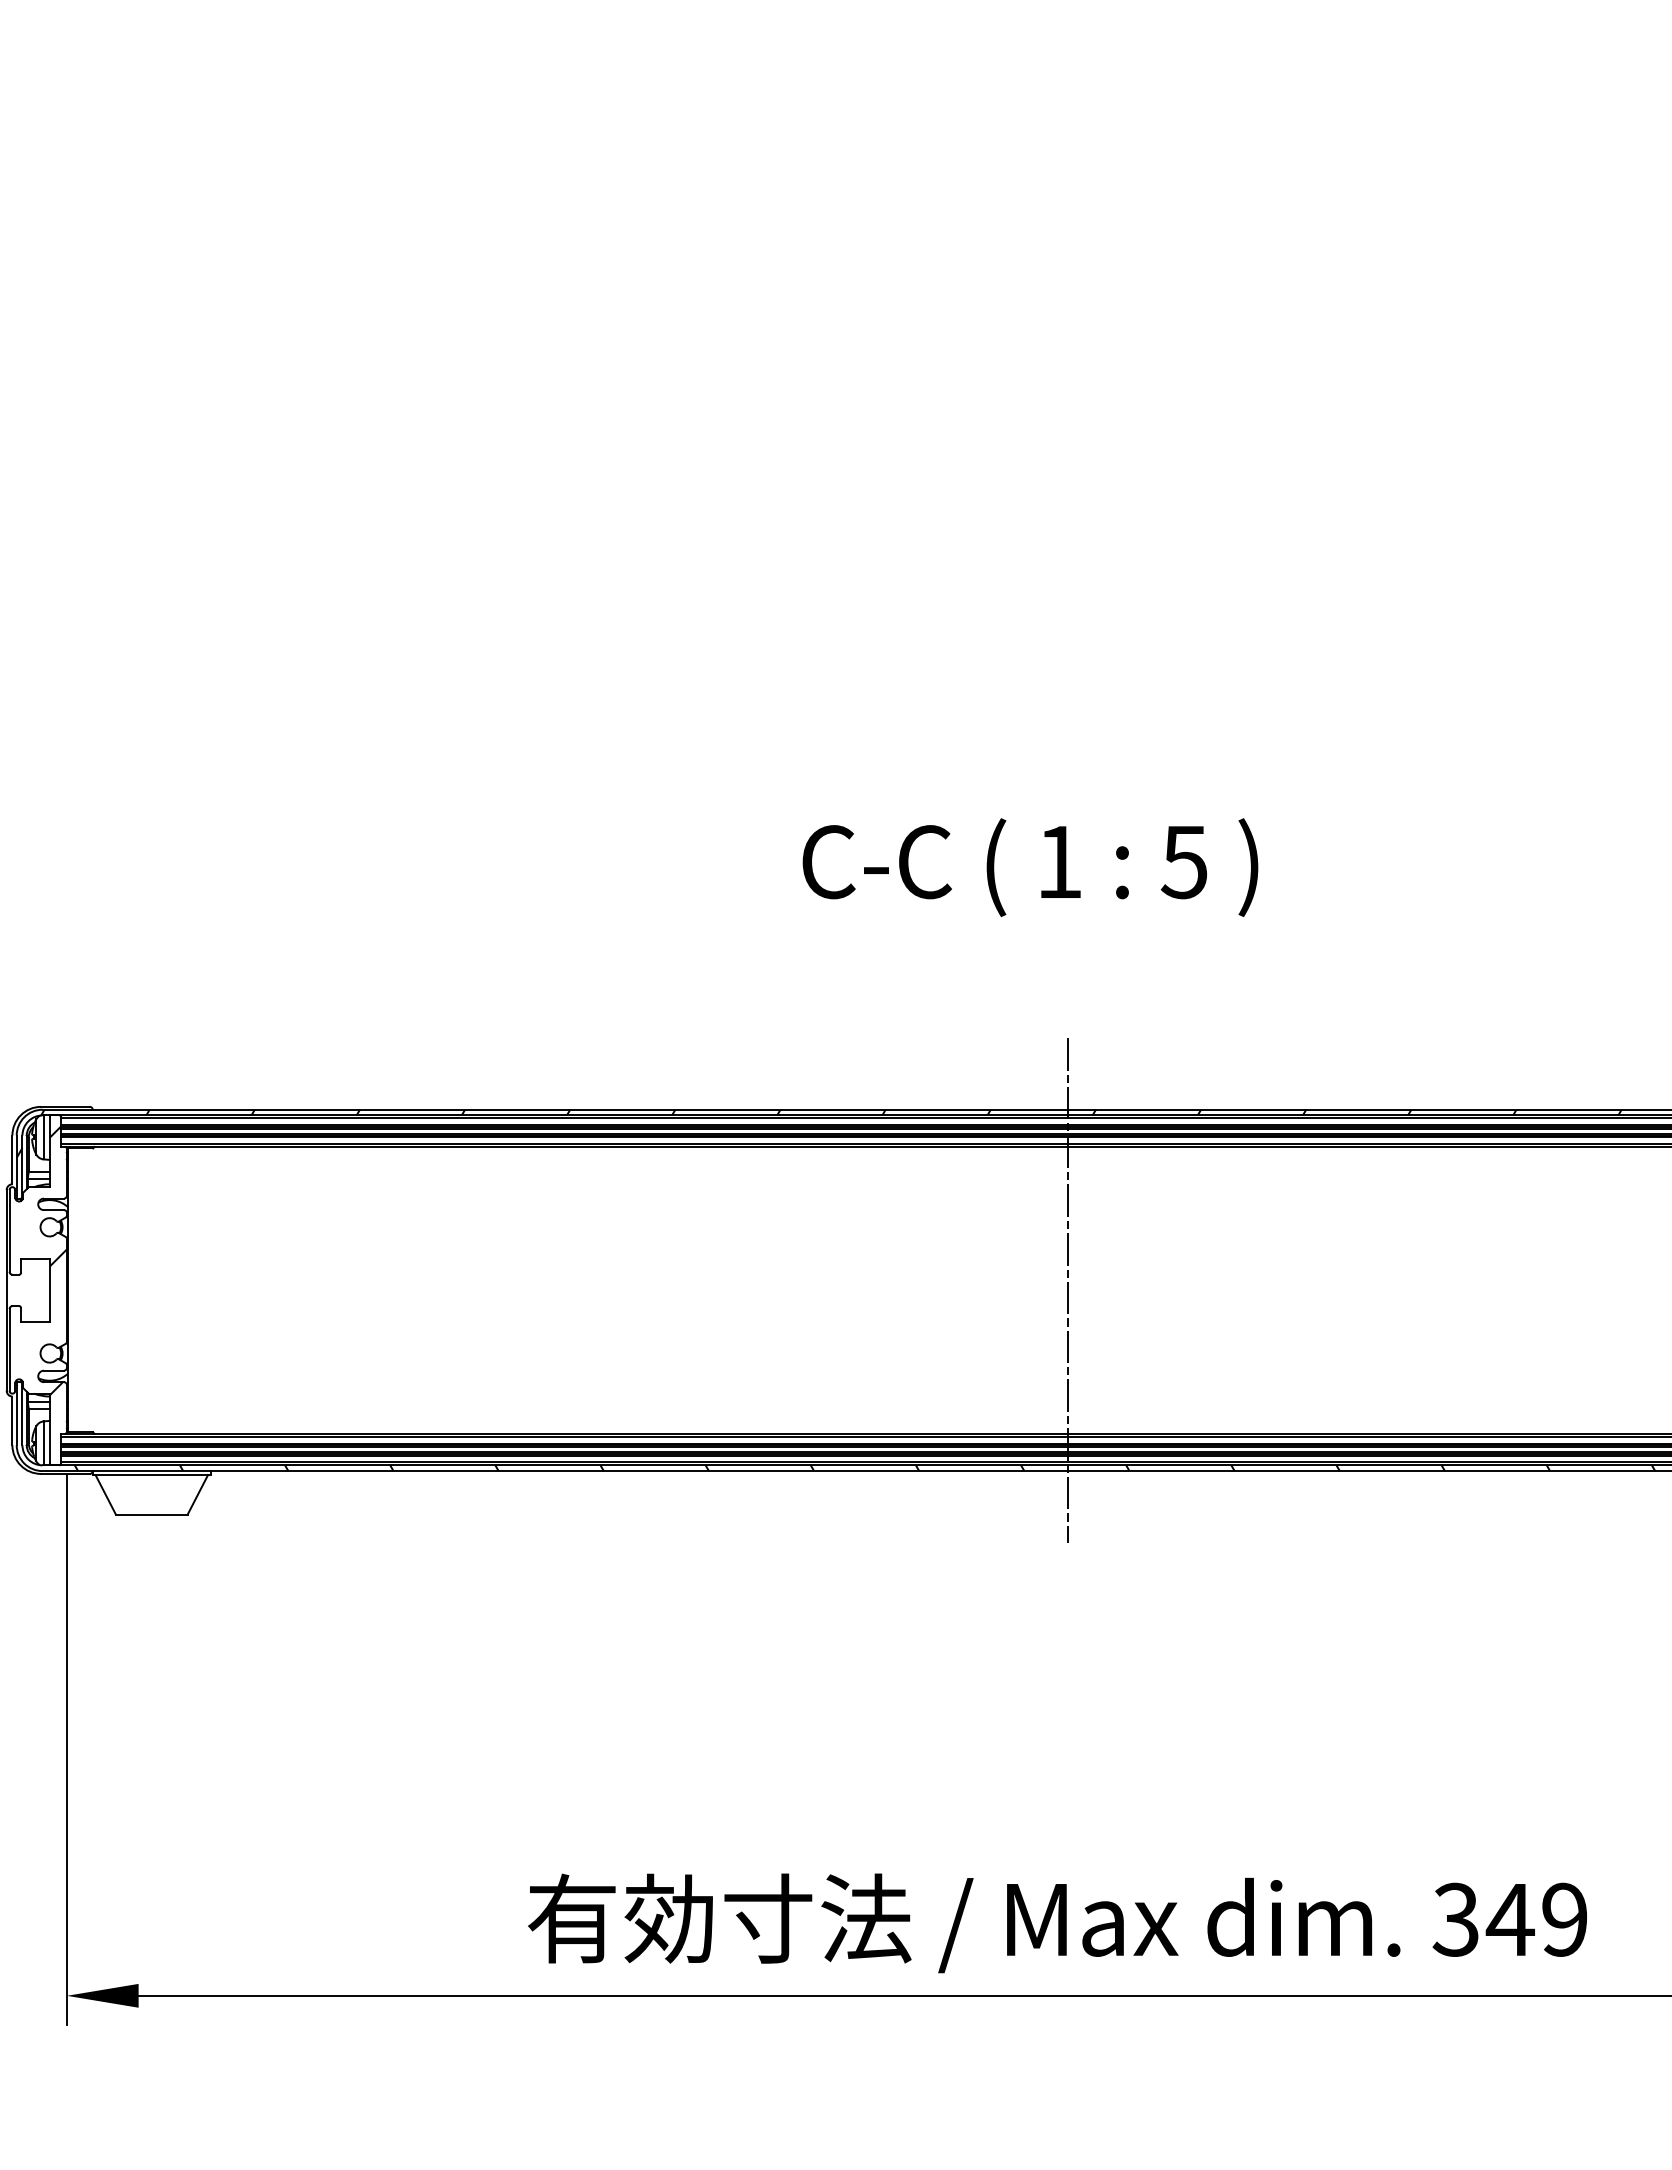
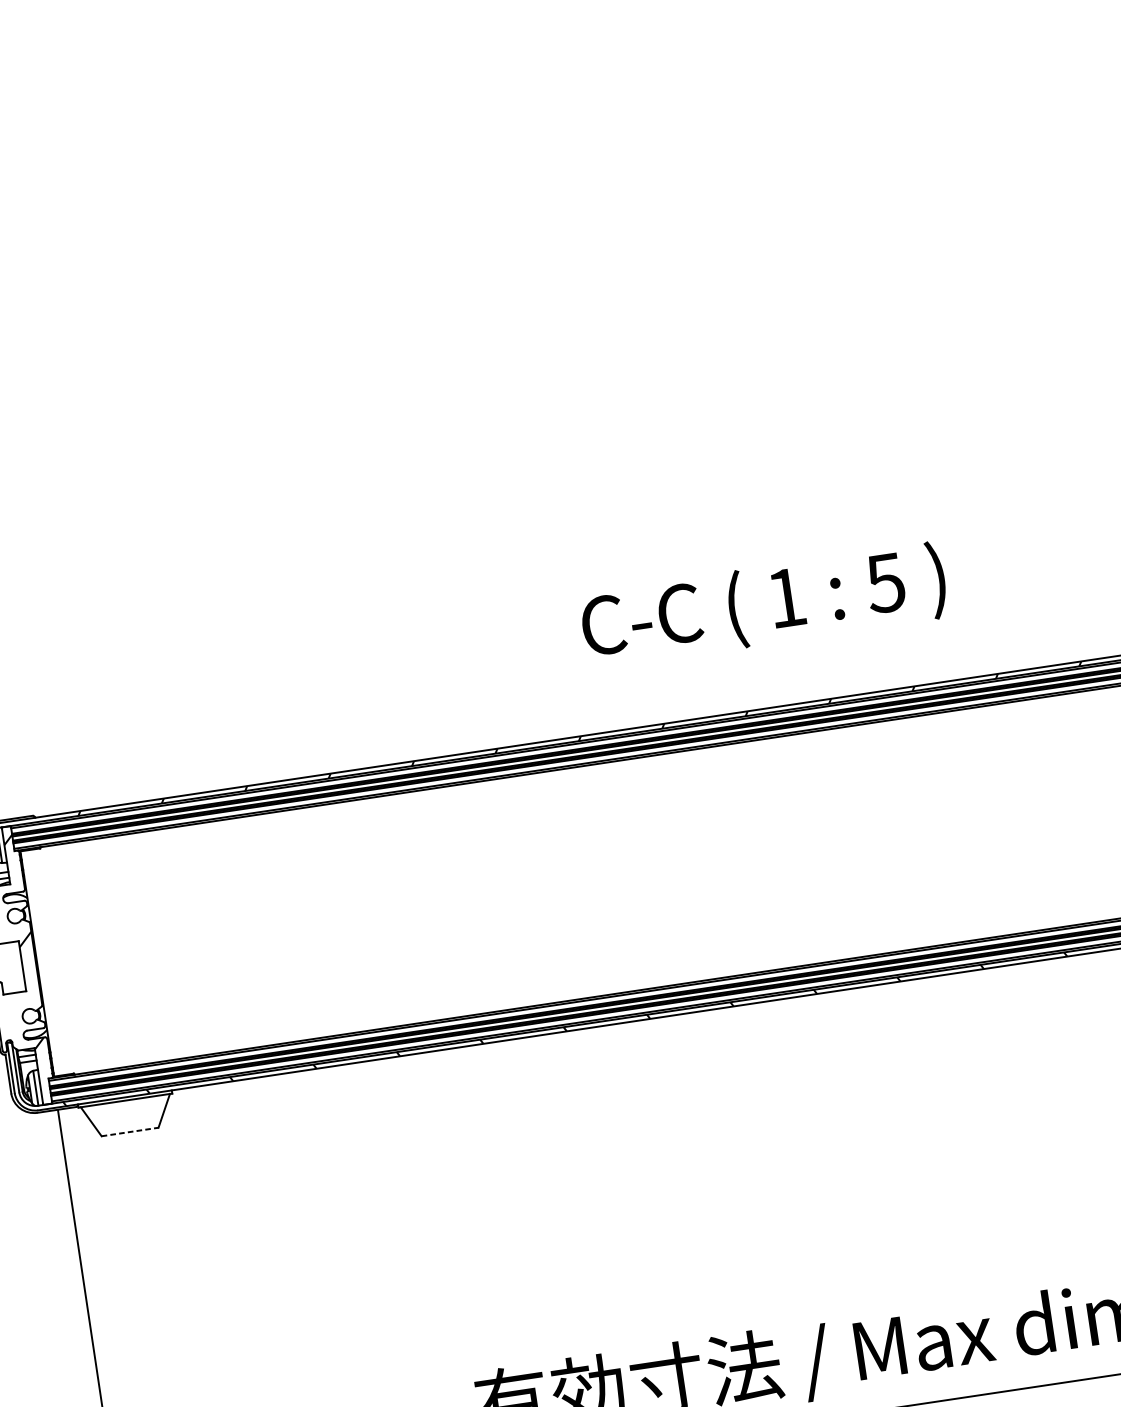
text: (1030, 867) -> (764, 605), moved
line: (1067, 1290) -> (829, 845), removed
line: (151, 1514) -> (129, 1131), solid -> dashed

